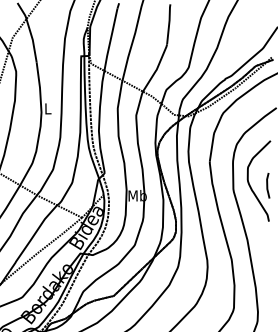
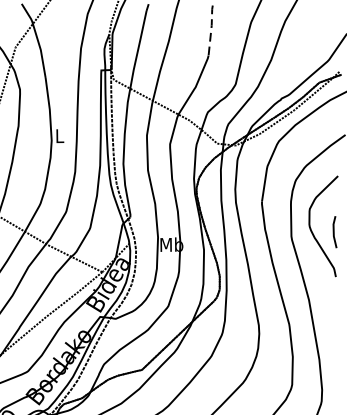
line: (169, 23) -> (211, 29), solid -> dashed

